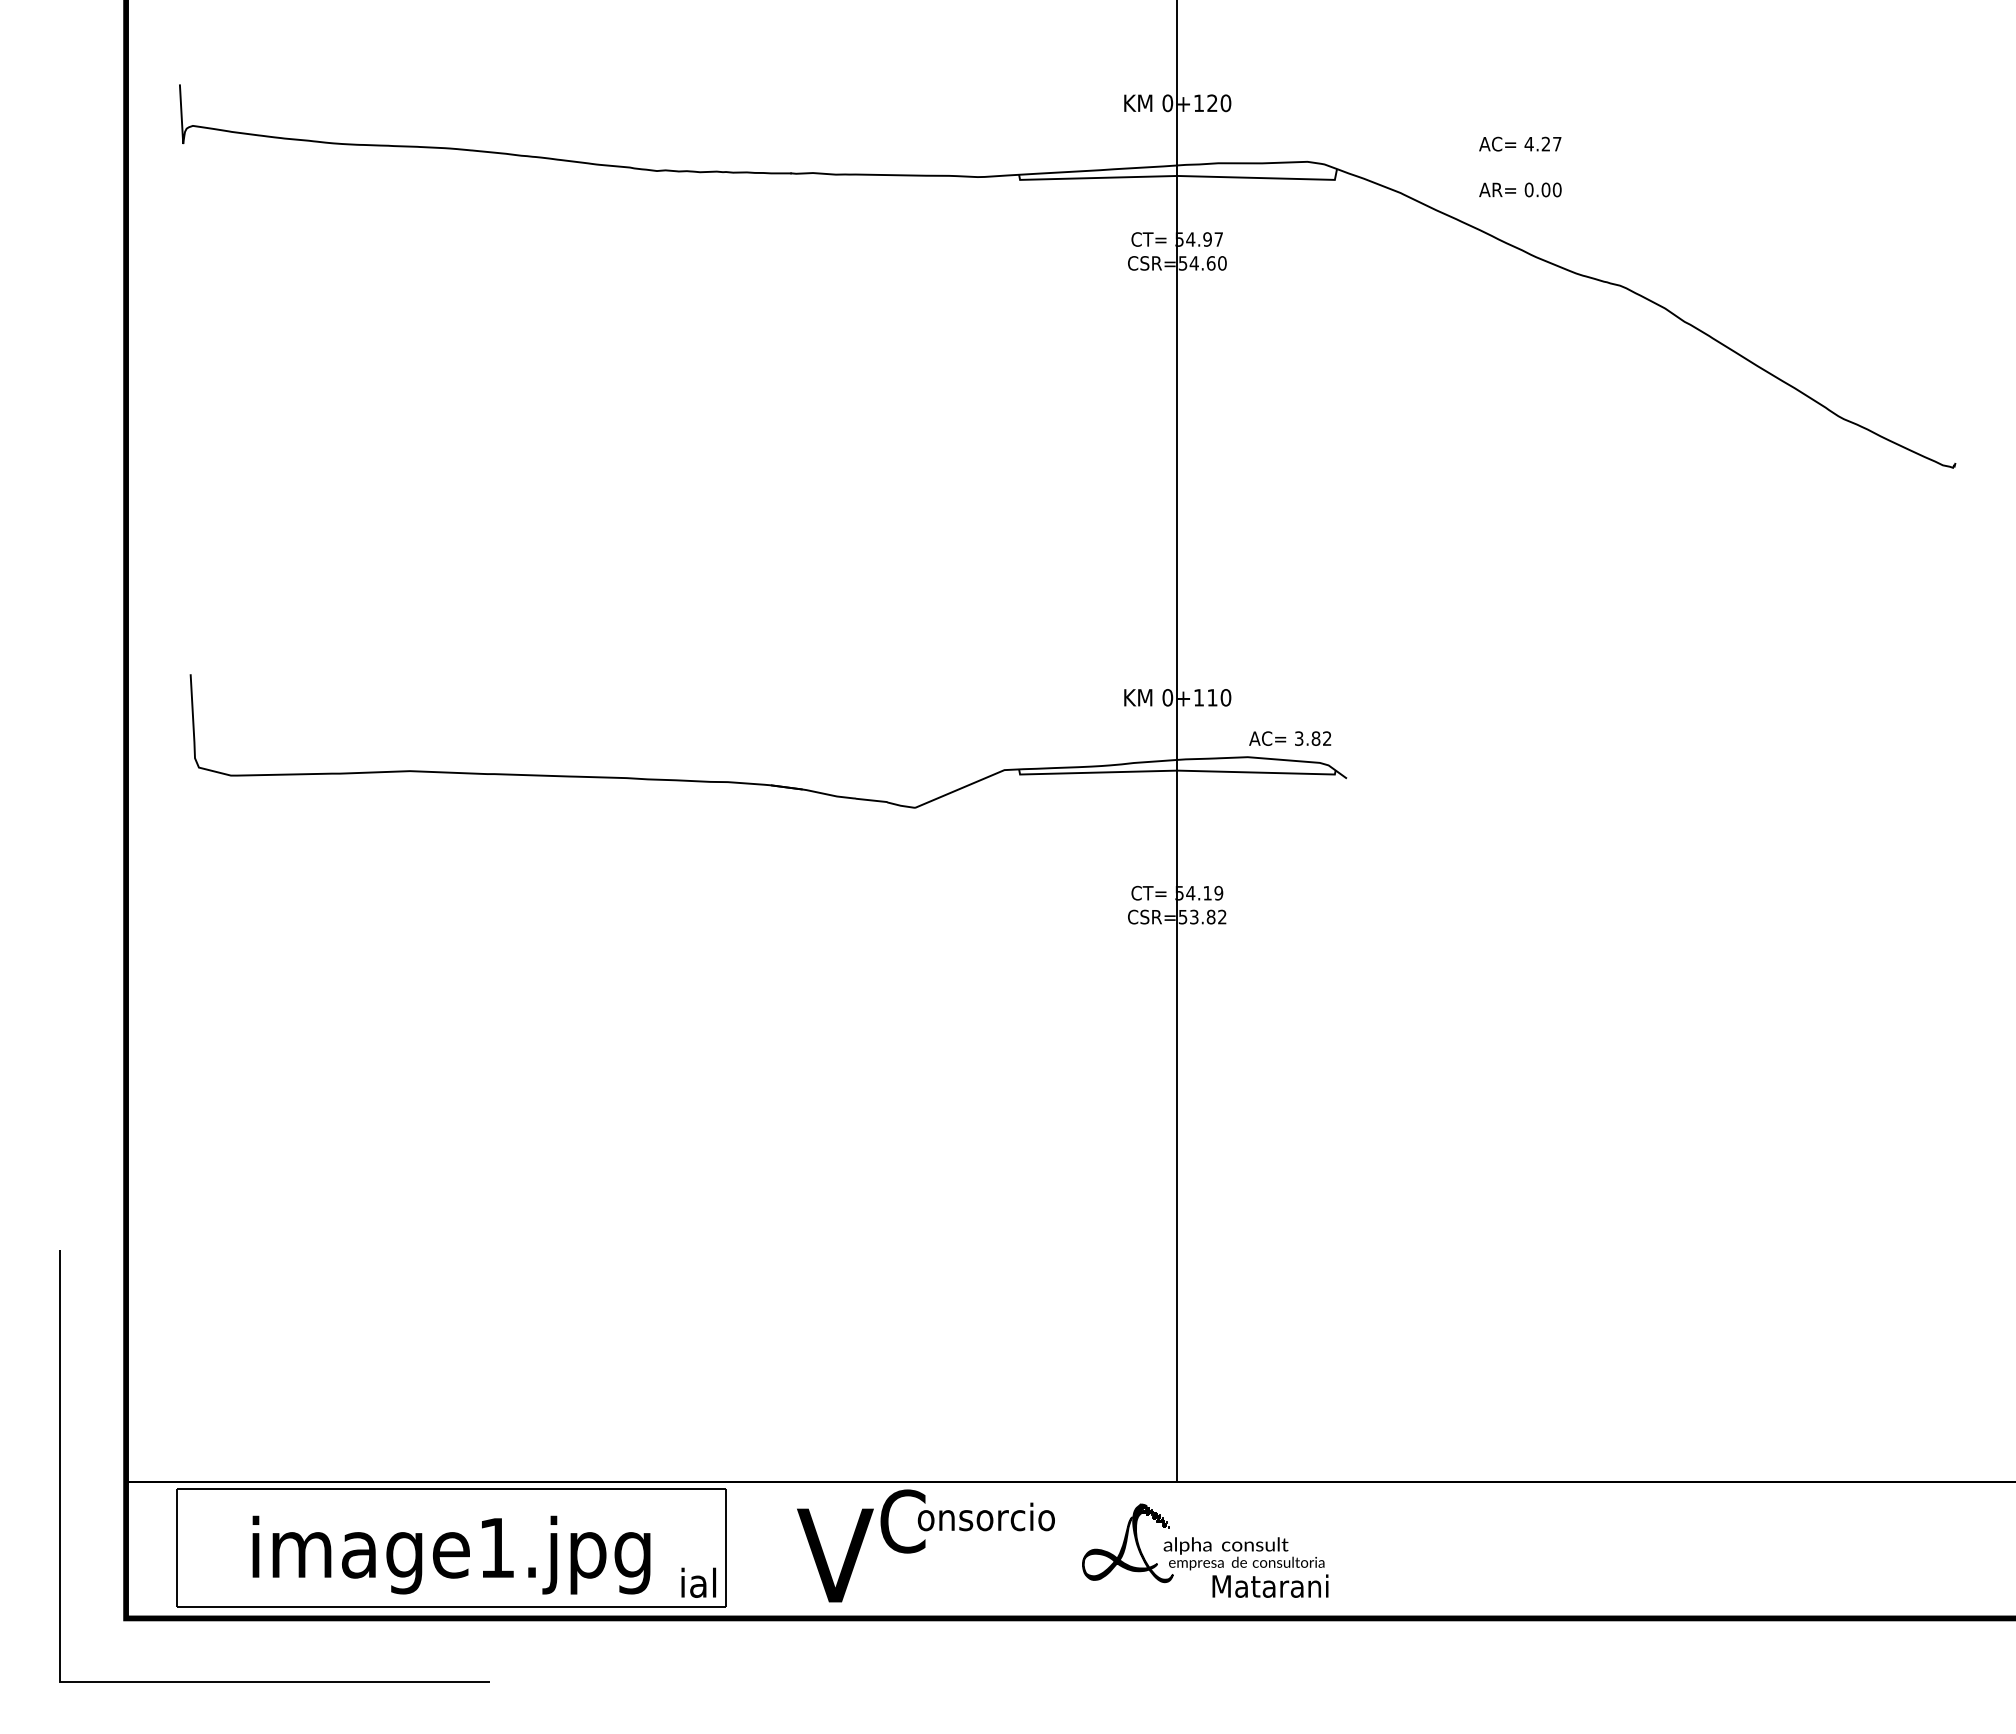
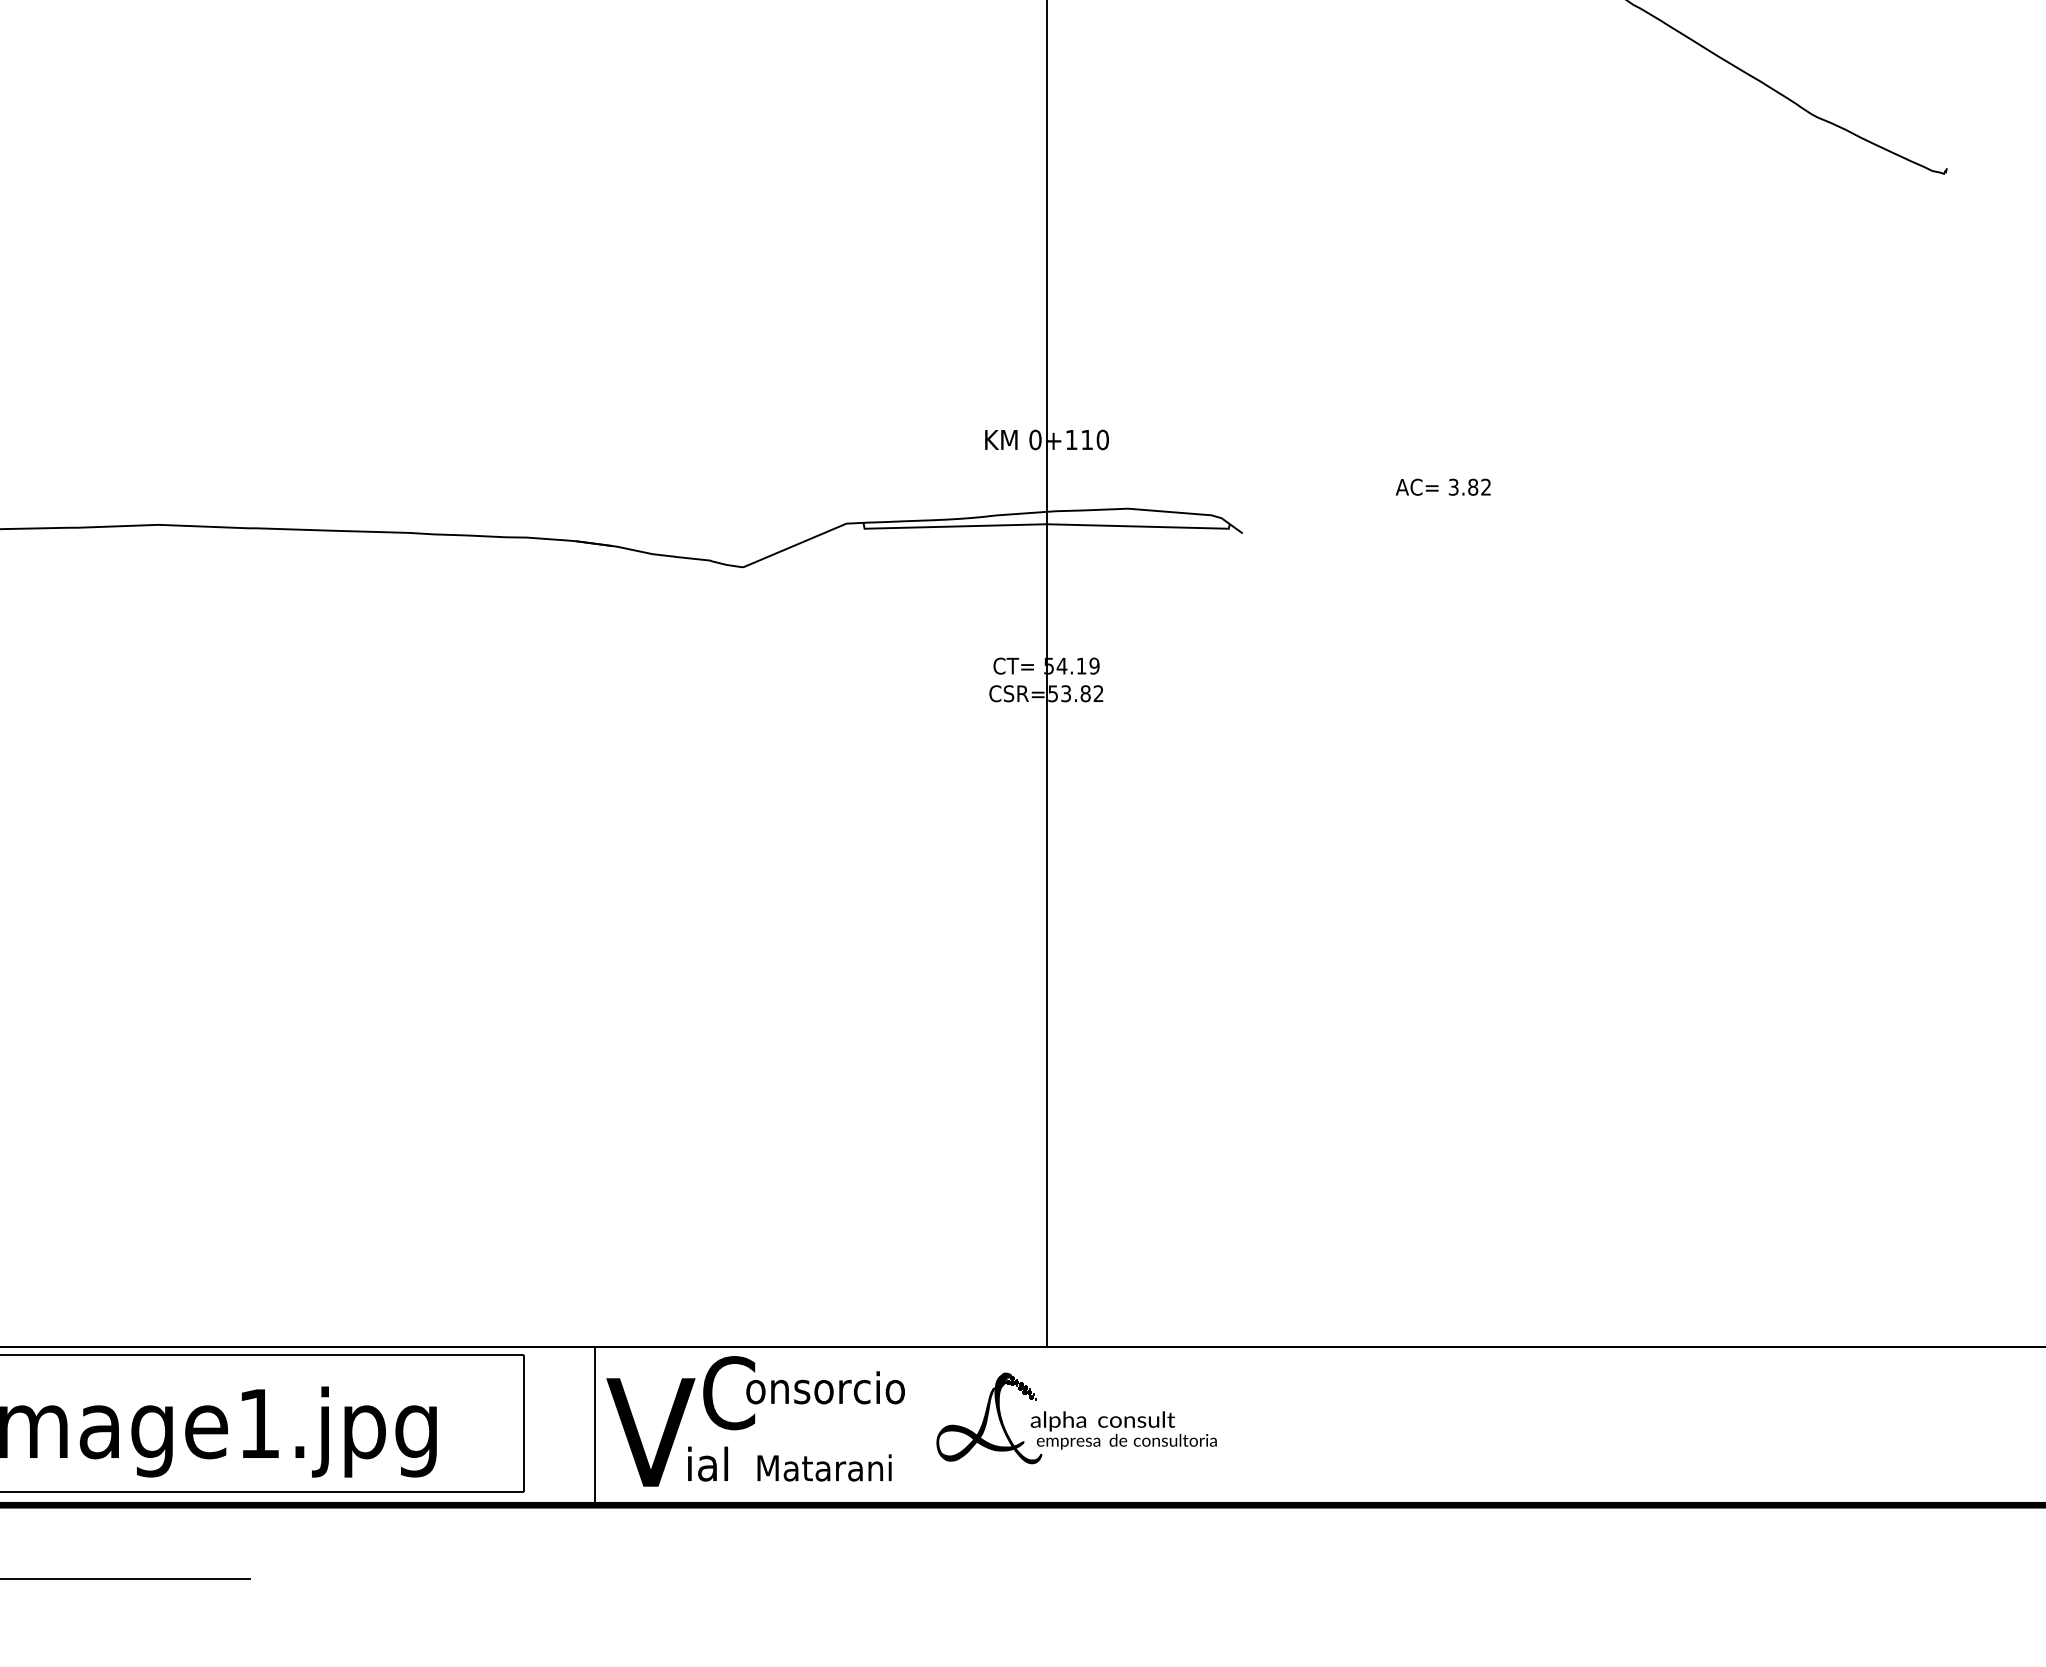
text: (1290, 738) -> (1443, 487), moved
line: (786, 1549) -> (594, 1425), added
text: (698, 1582) -> (707, 1463), moved
text: (1270, 1585) -> (824, 1467), moved

